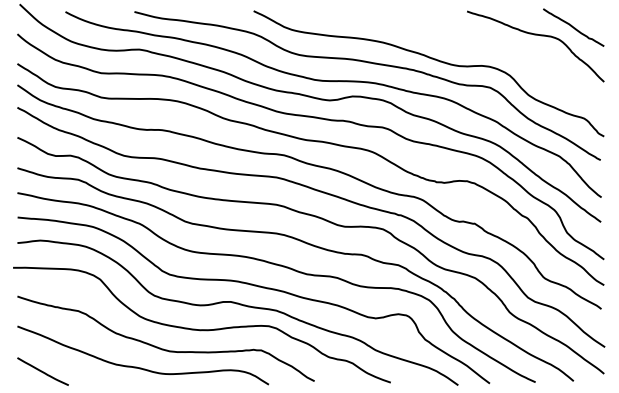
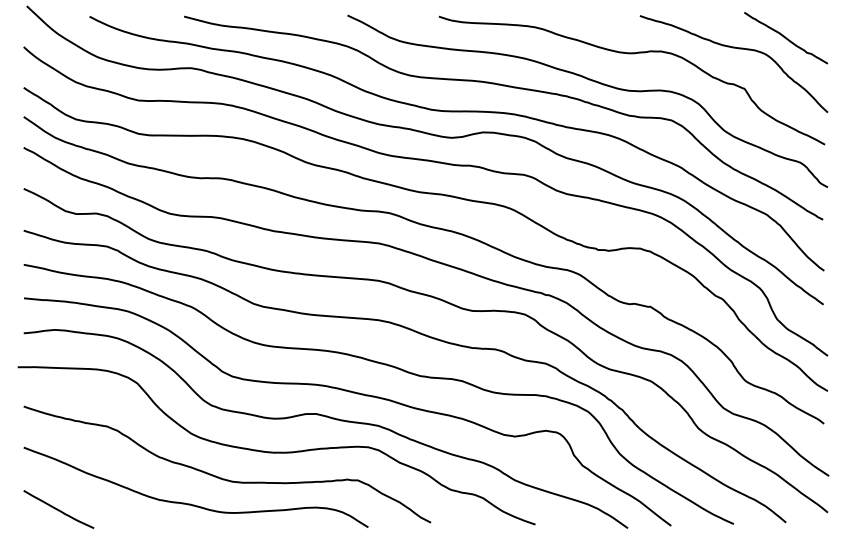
curve: (461, 39) -> (632, 54), added

